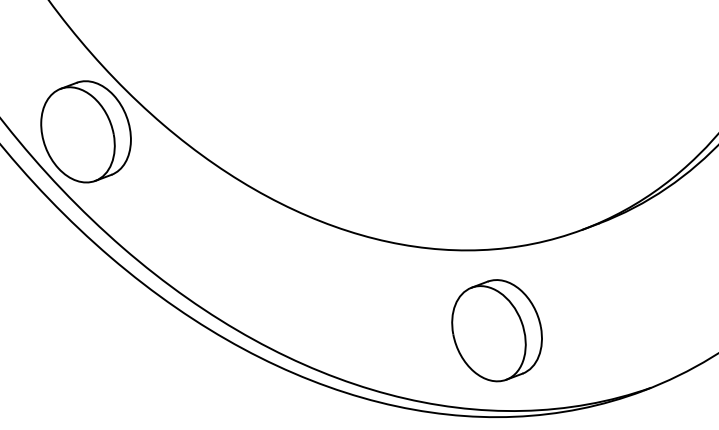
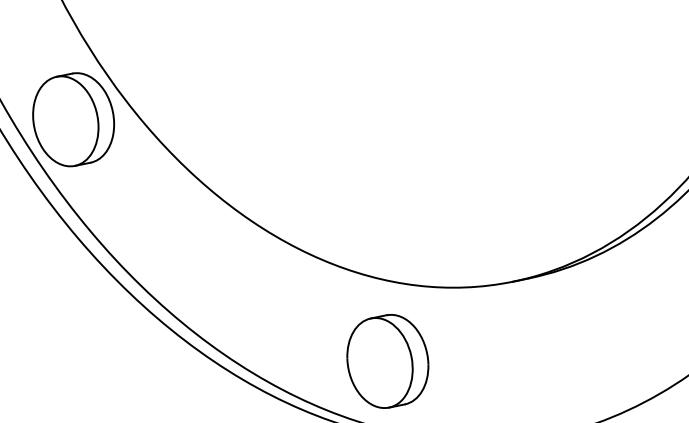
part: (496, 330) -> (387, 361), moved

